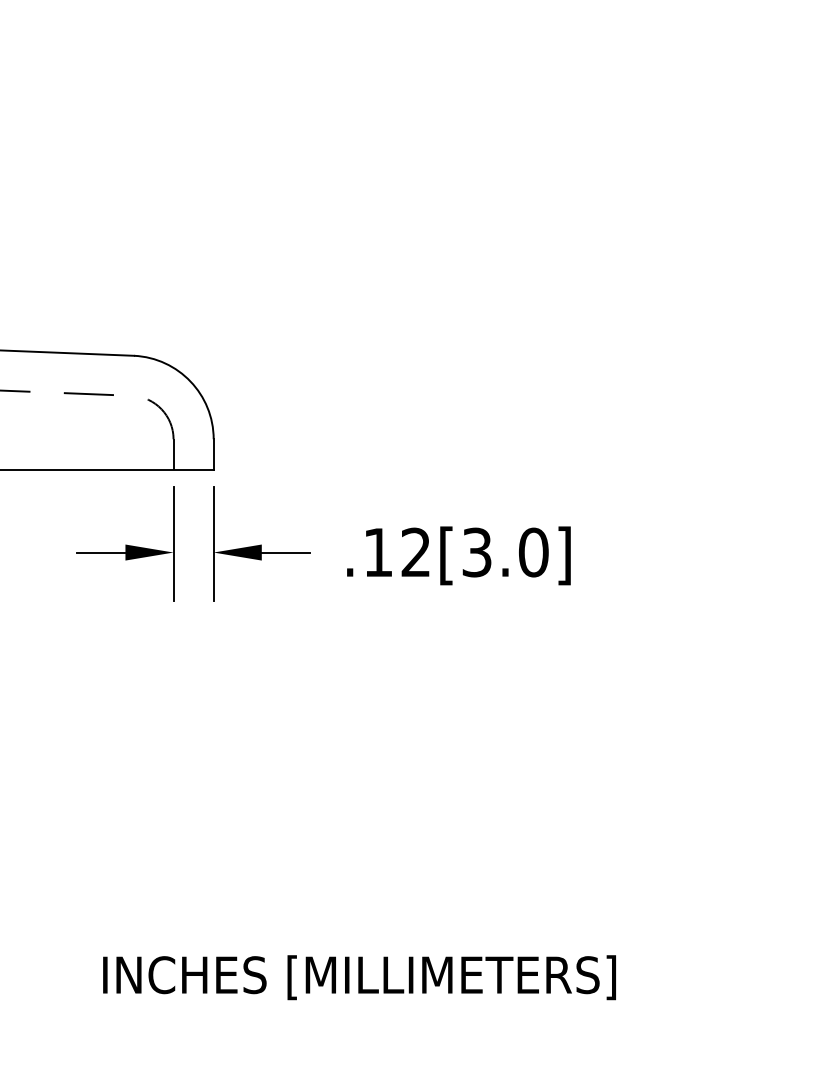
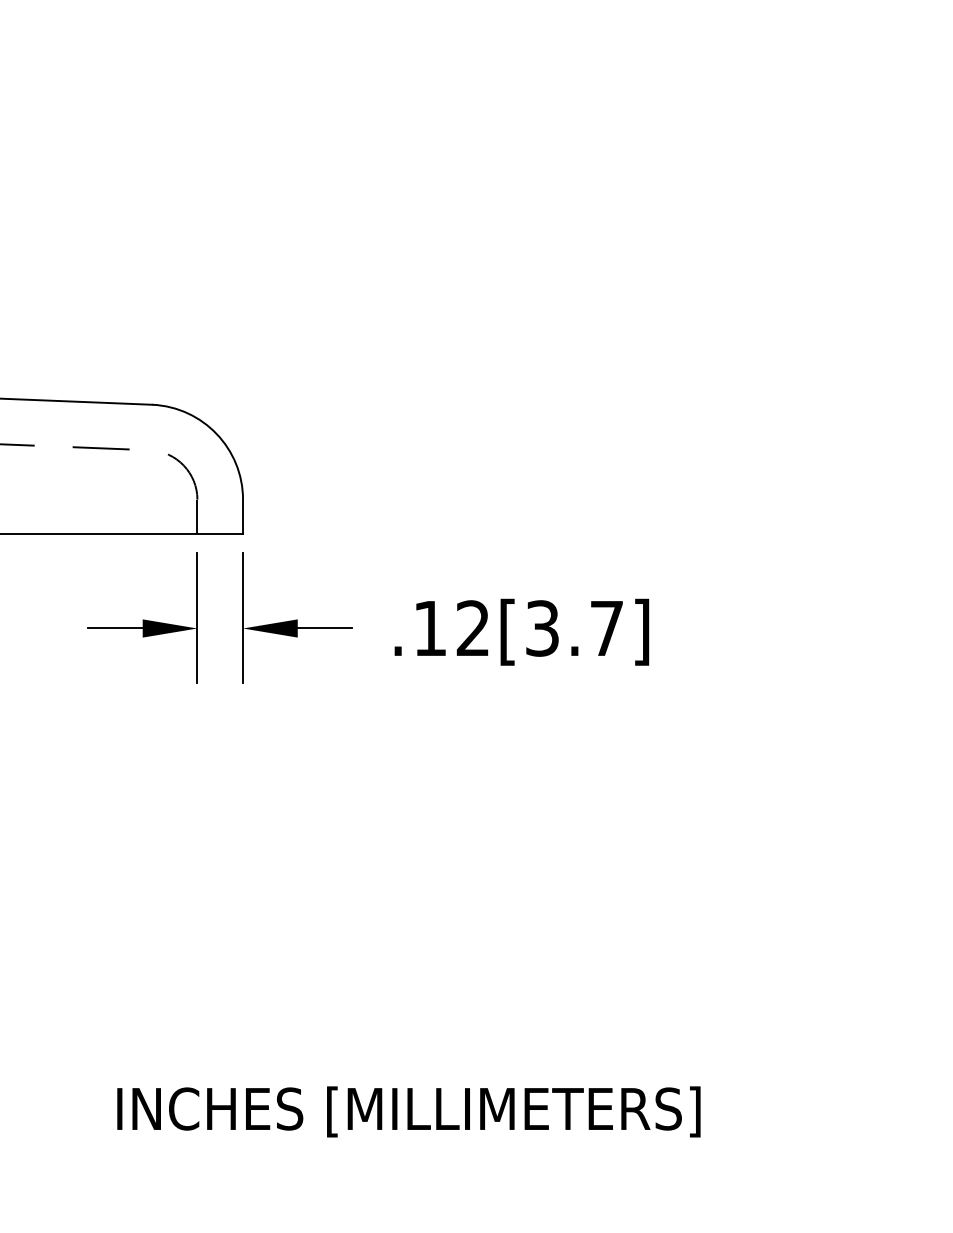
text: (533, 552) -> (606, 628), .12[3.0] -> .12[3.7]

